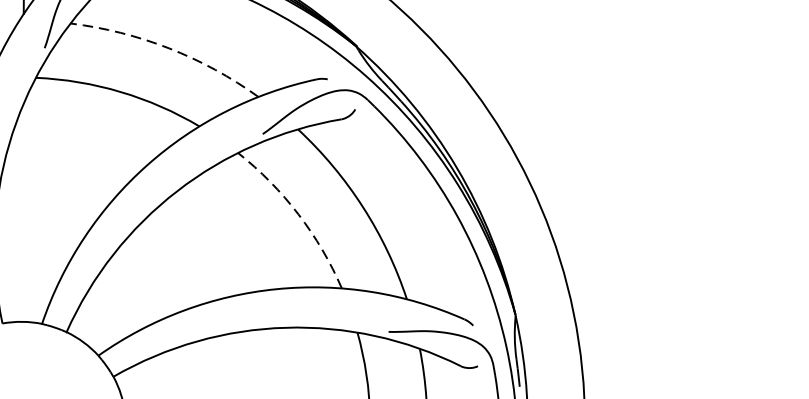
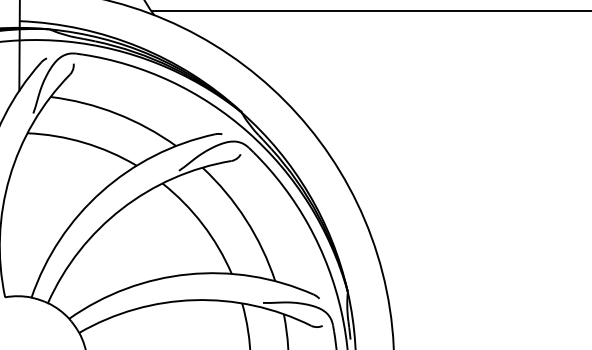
arc: (169, 48) -> (116, 113), dashed -> solid
arc: (298, 214) -> (202, 224), dashed -> solid

